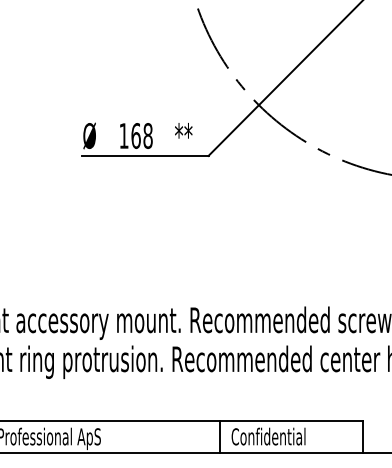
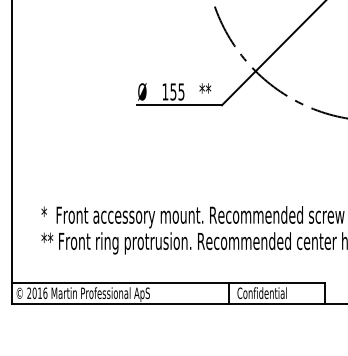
text: (142, 135) -> (177, 91), 168 -> 155

